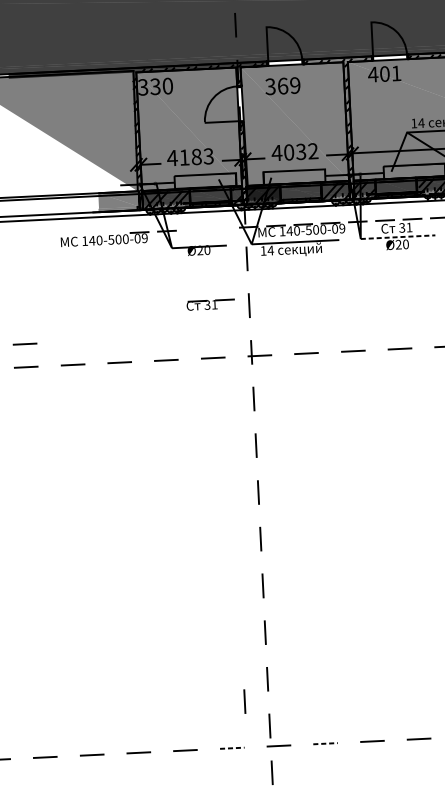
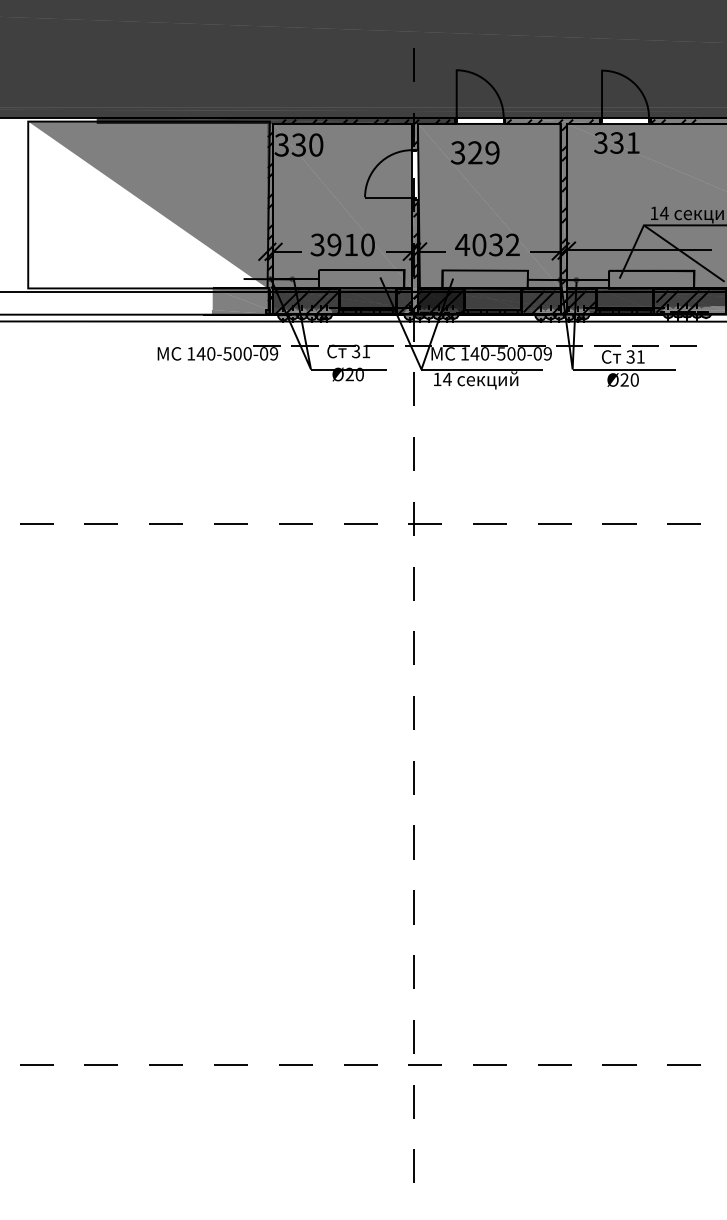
text: (378, 74) -> (608, 142), 401 -> 331
text: (283, 85) -> (475, 152), 369 -> 329
text: (190, 156) -> (342, 244), 4183 -> 3910
line: (398, 237) -> (624, 369), dashed -> solid
part: (210, 304) -> (360, 351), moved
line: (24, 343) -> (100, 491), removed
line: (244, 701) -> (380, 1001), removed
line: (326, 743) -> (490, 1065), dashed -> solid
line: (233, 748) -> (361, 1065), dashed -> solid

